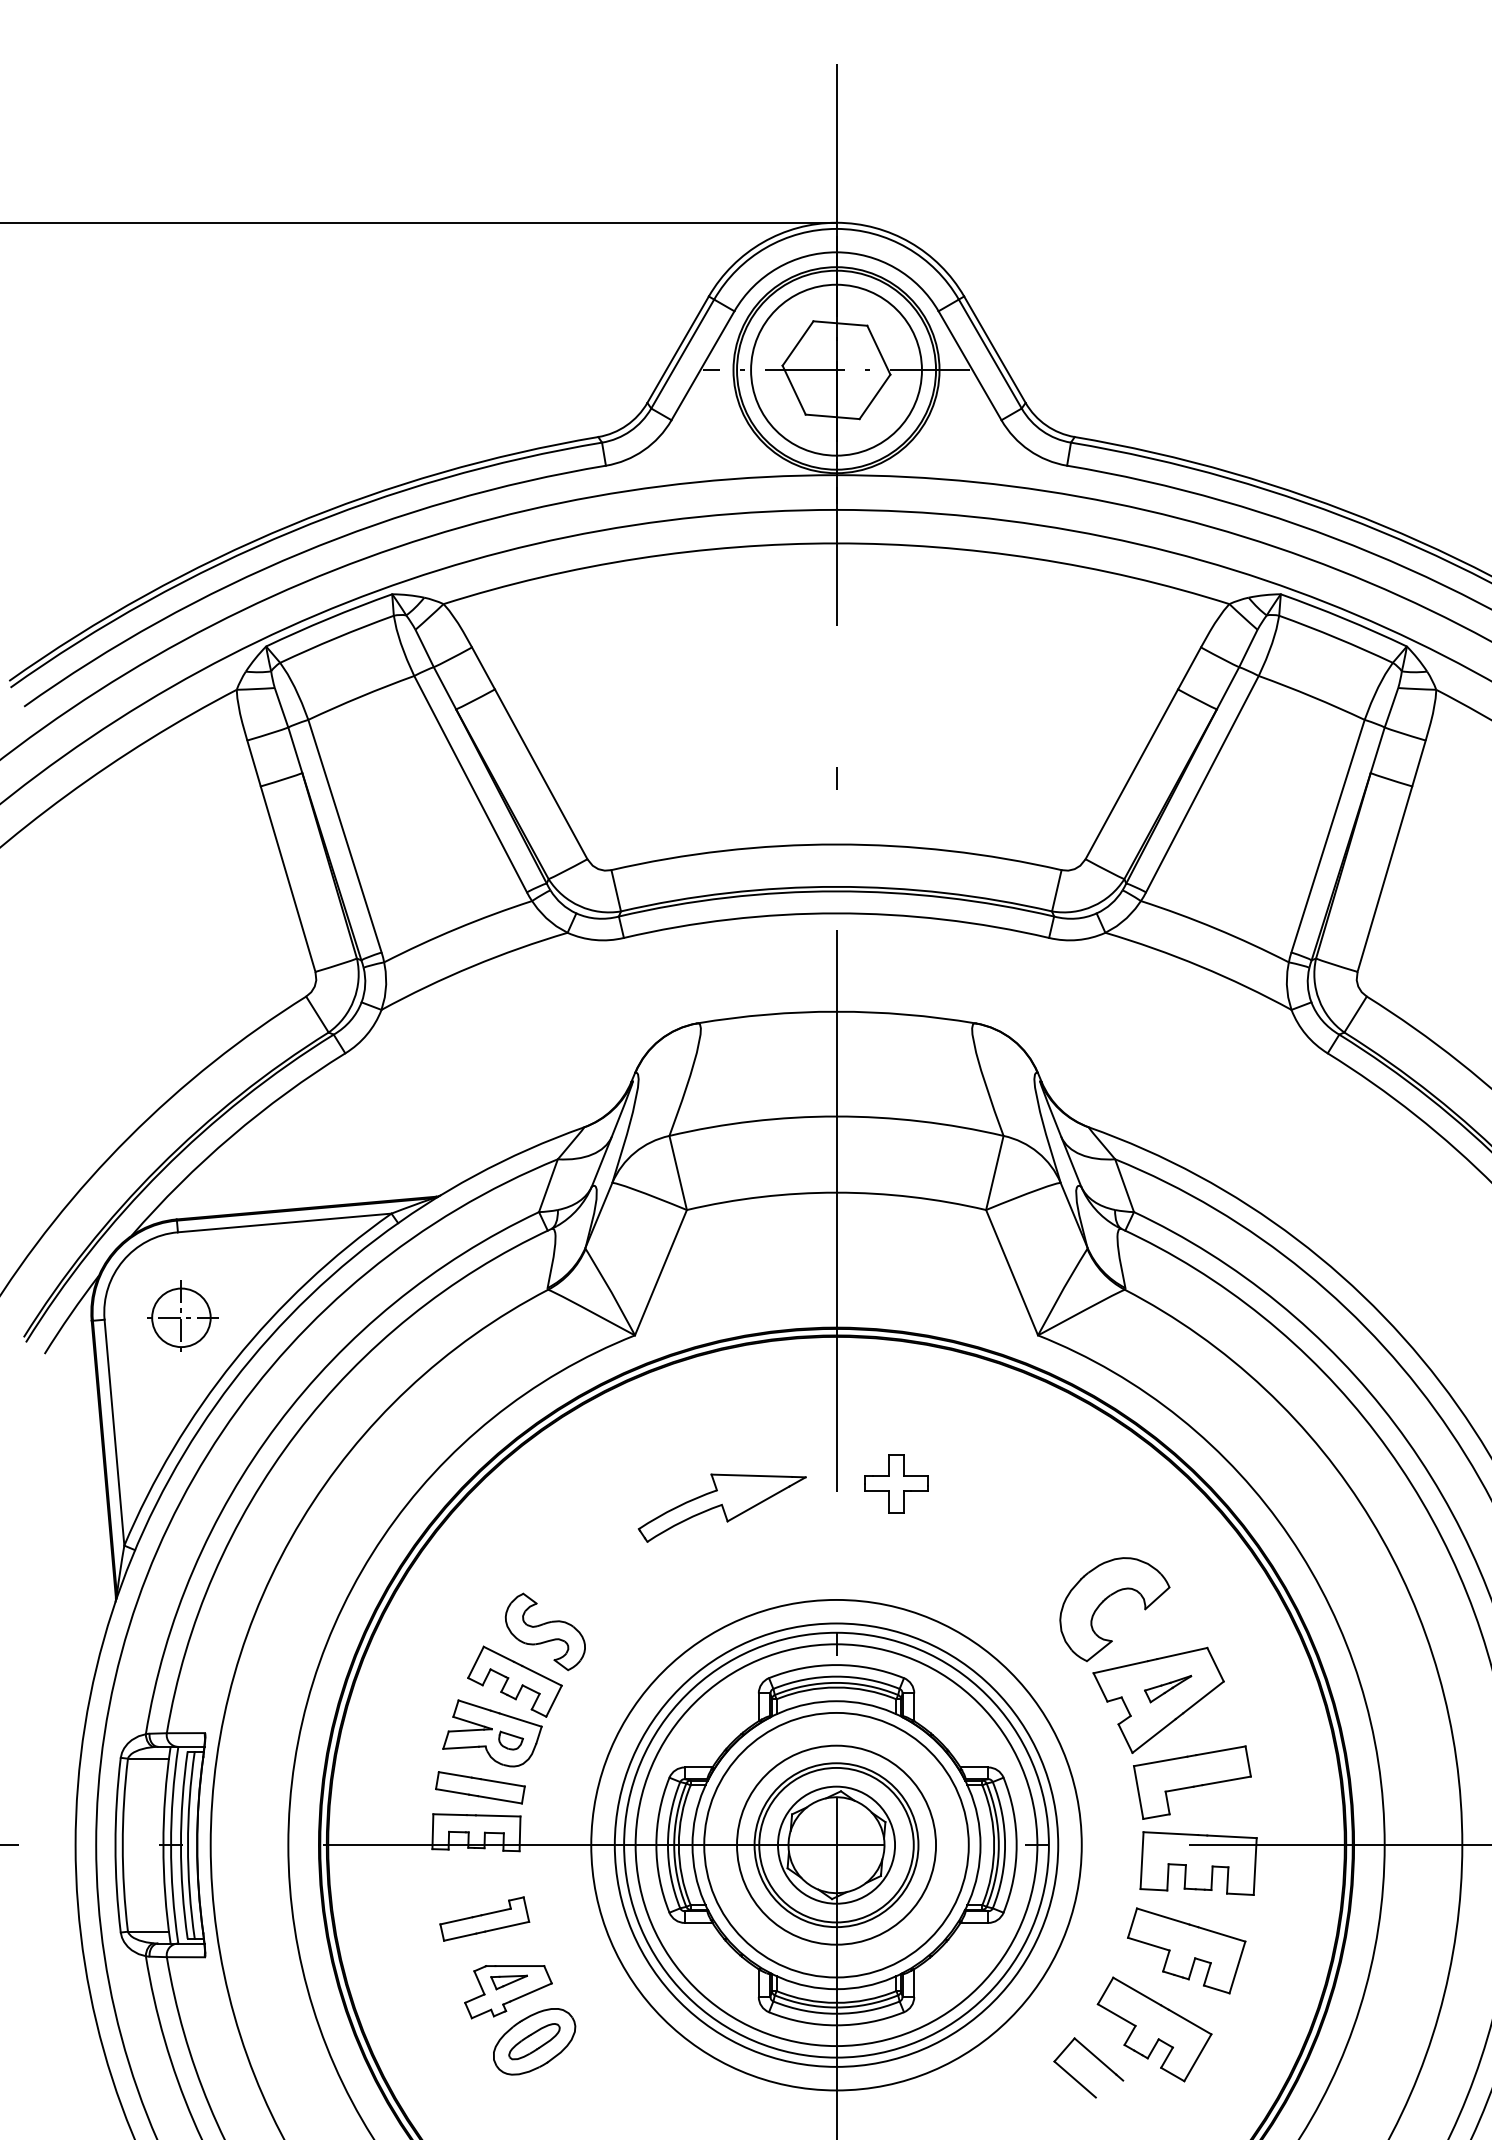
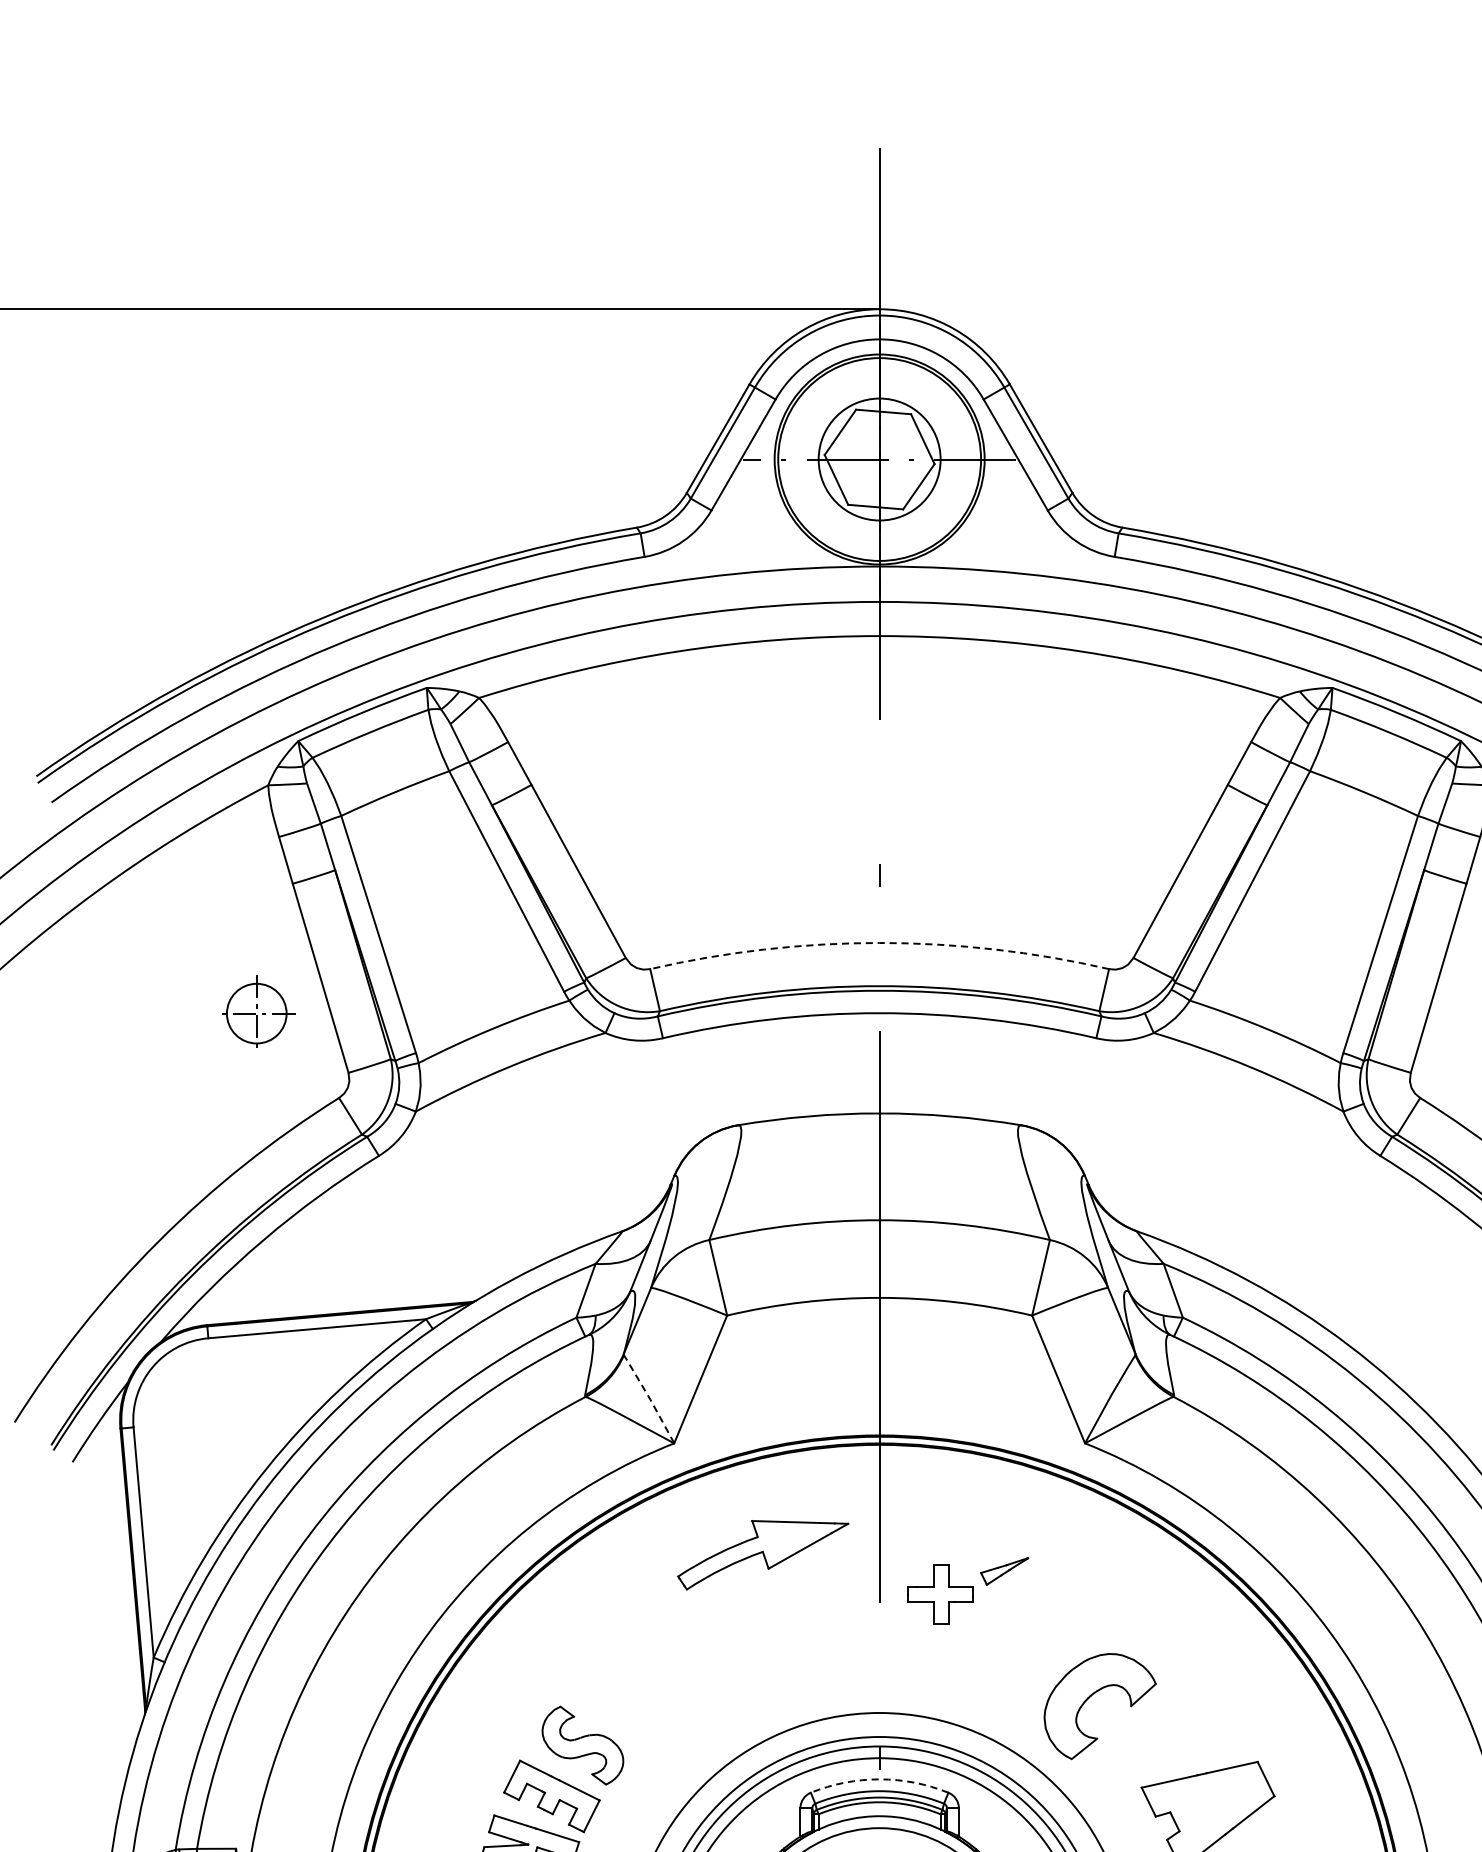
circle: (836, 369) -> (879, 458), size x0.7
arc: (836, 844) -> (879, 942), solid -> dashed
line: (610, 1291) -> (649, 1398), solid -> dashed
part: (182, 1315) -> (257, 1011), moved
part: (721, 1507) -> (762, 1554), moved
part: (1105, 1600) -> (1090, 1697), moved
arc: (836, 1665) -> (879, 1779), solid -> dashed
part: (1168, 1688) -> (1005, 1570), moved

